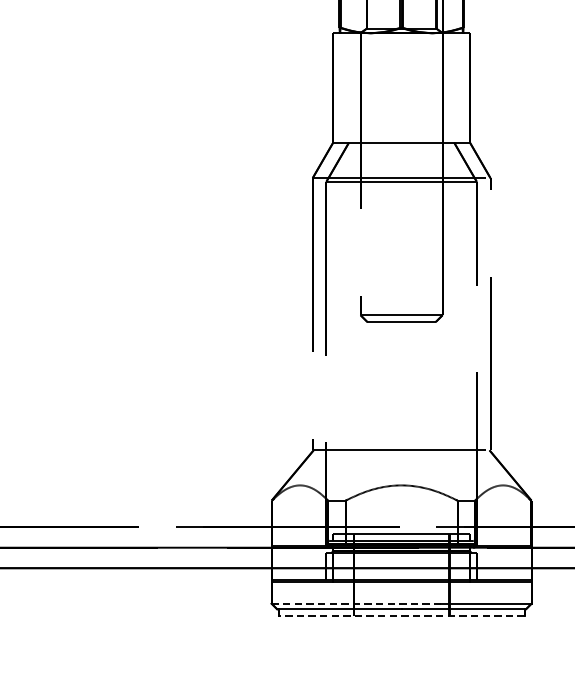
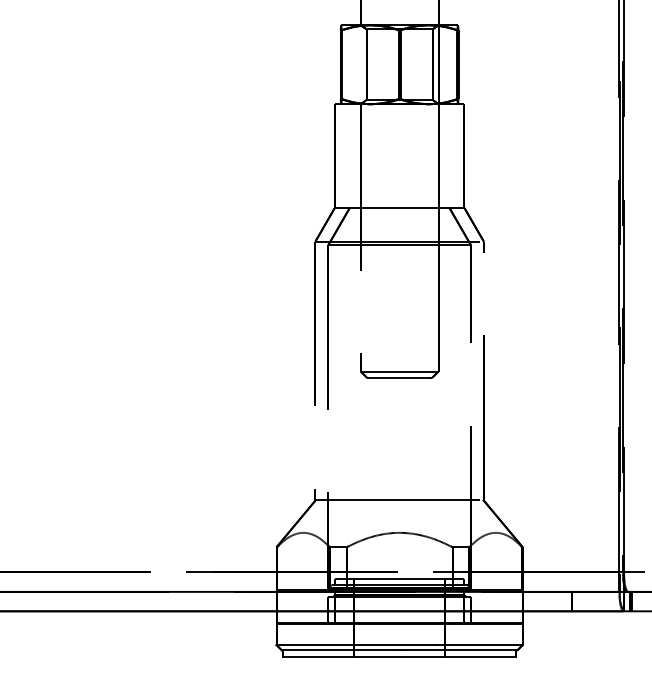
line: (356, 604) -> (356, 645), dashed -> solid
line: (401, 615) -> (399, 656), dashed -> solid

